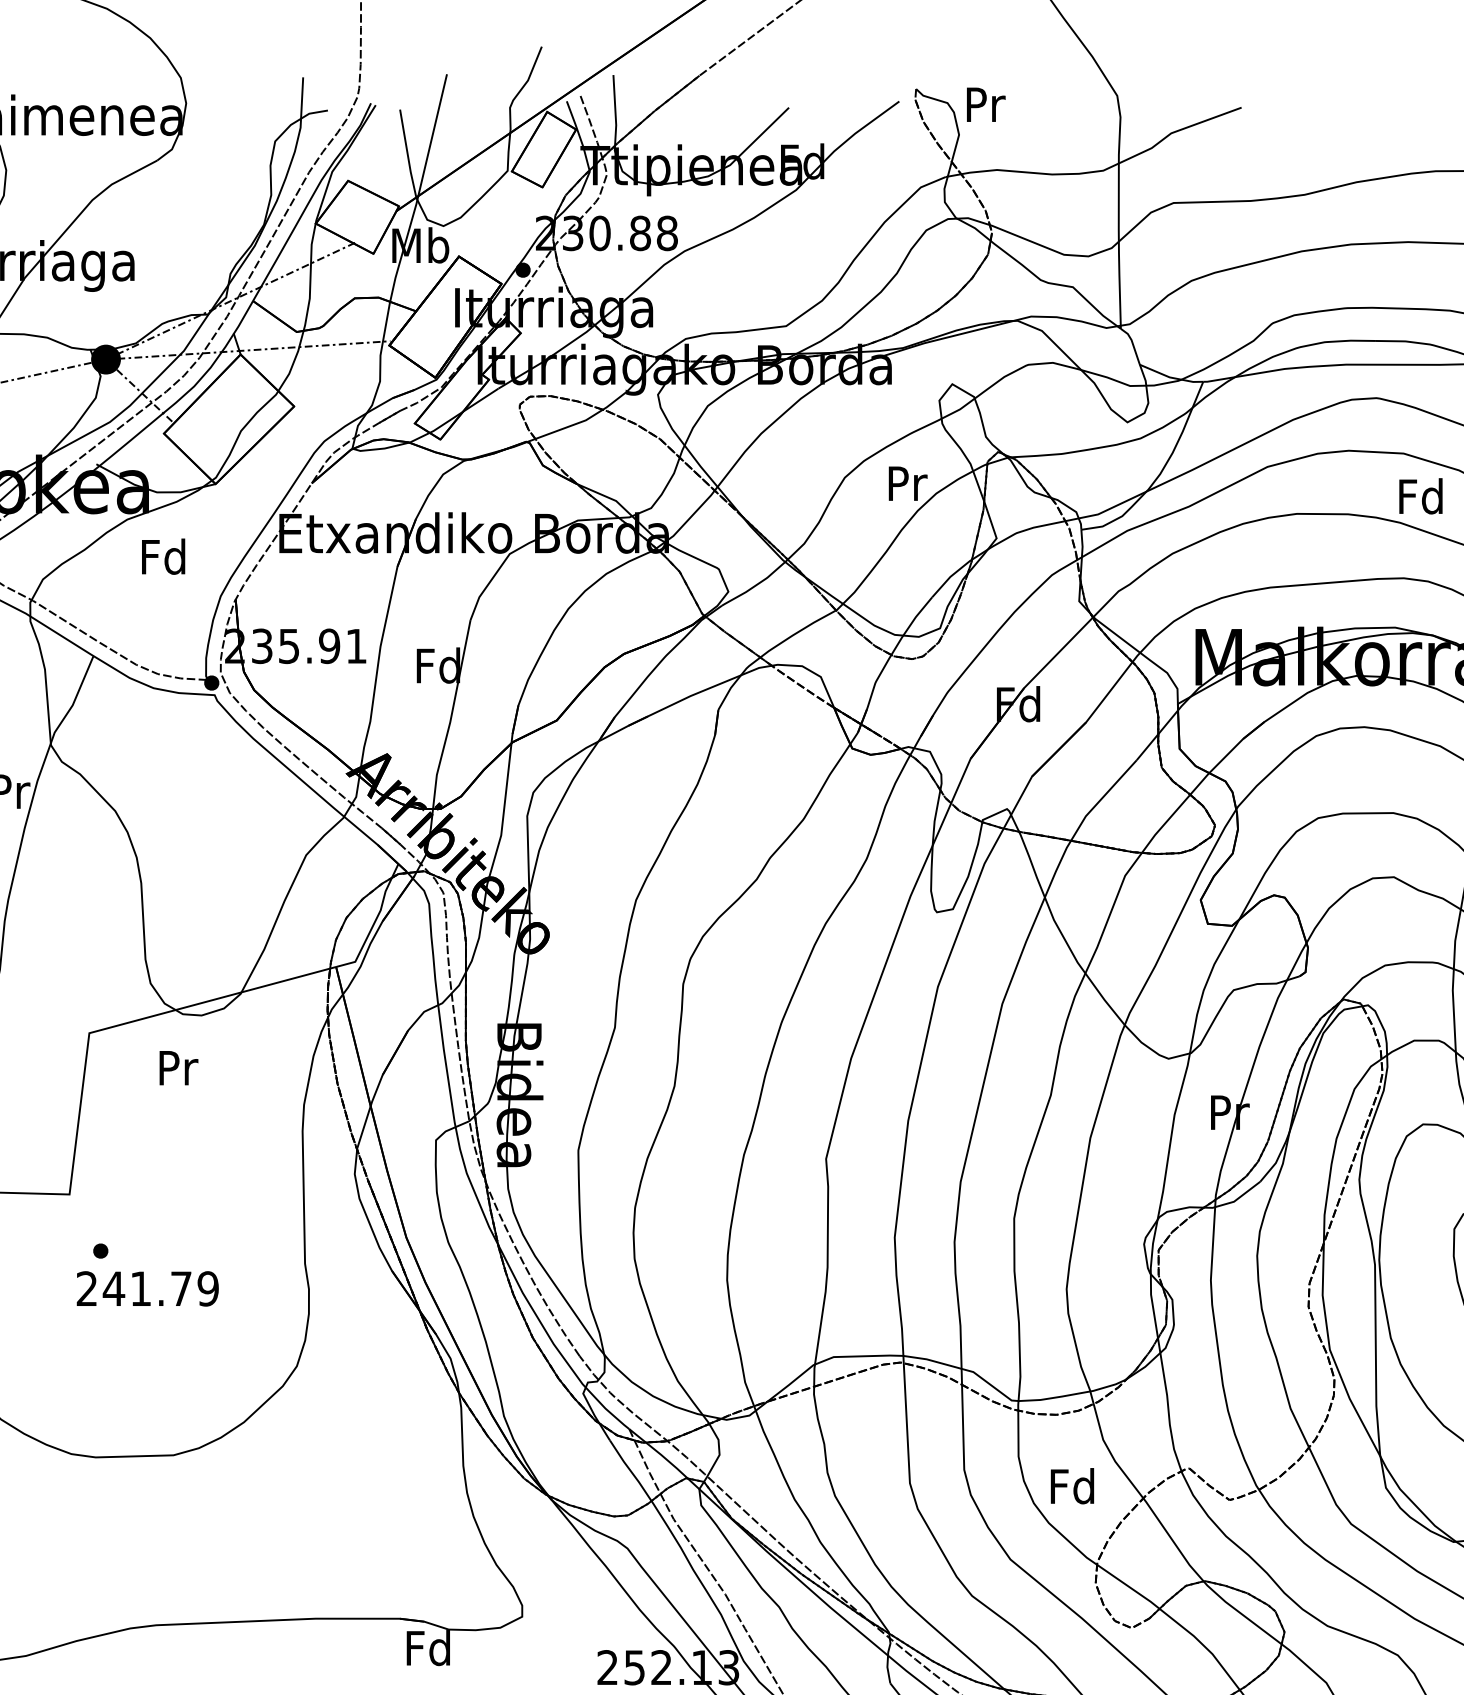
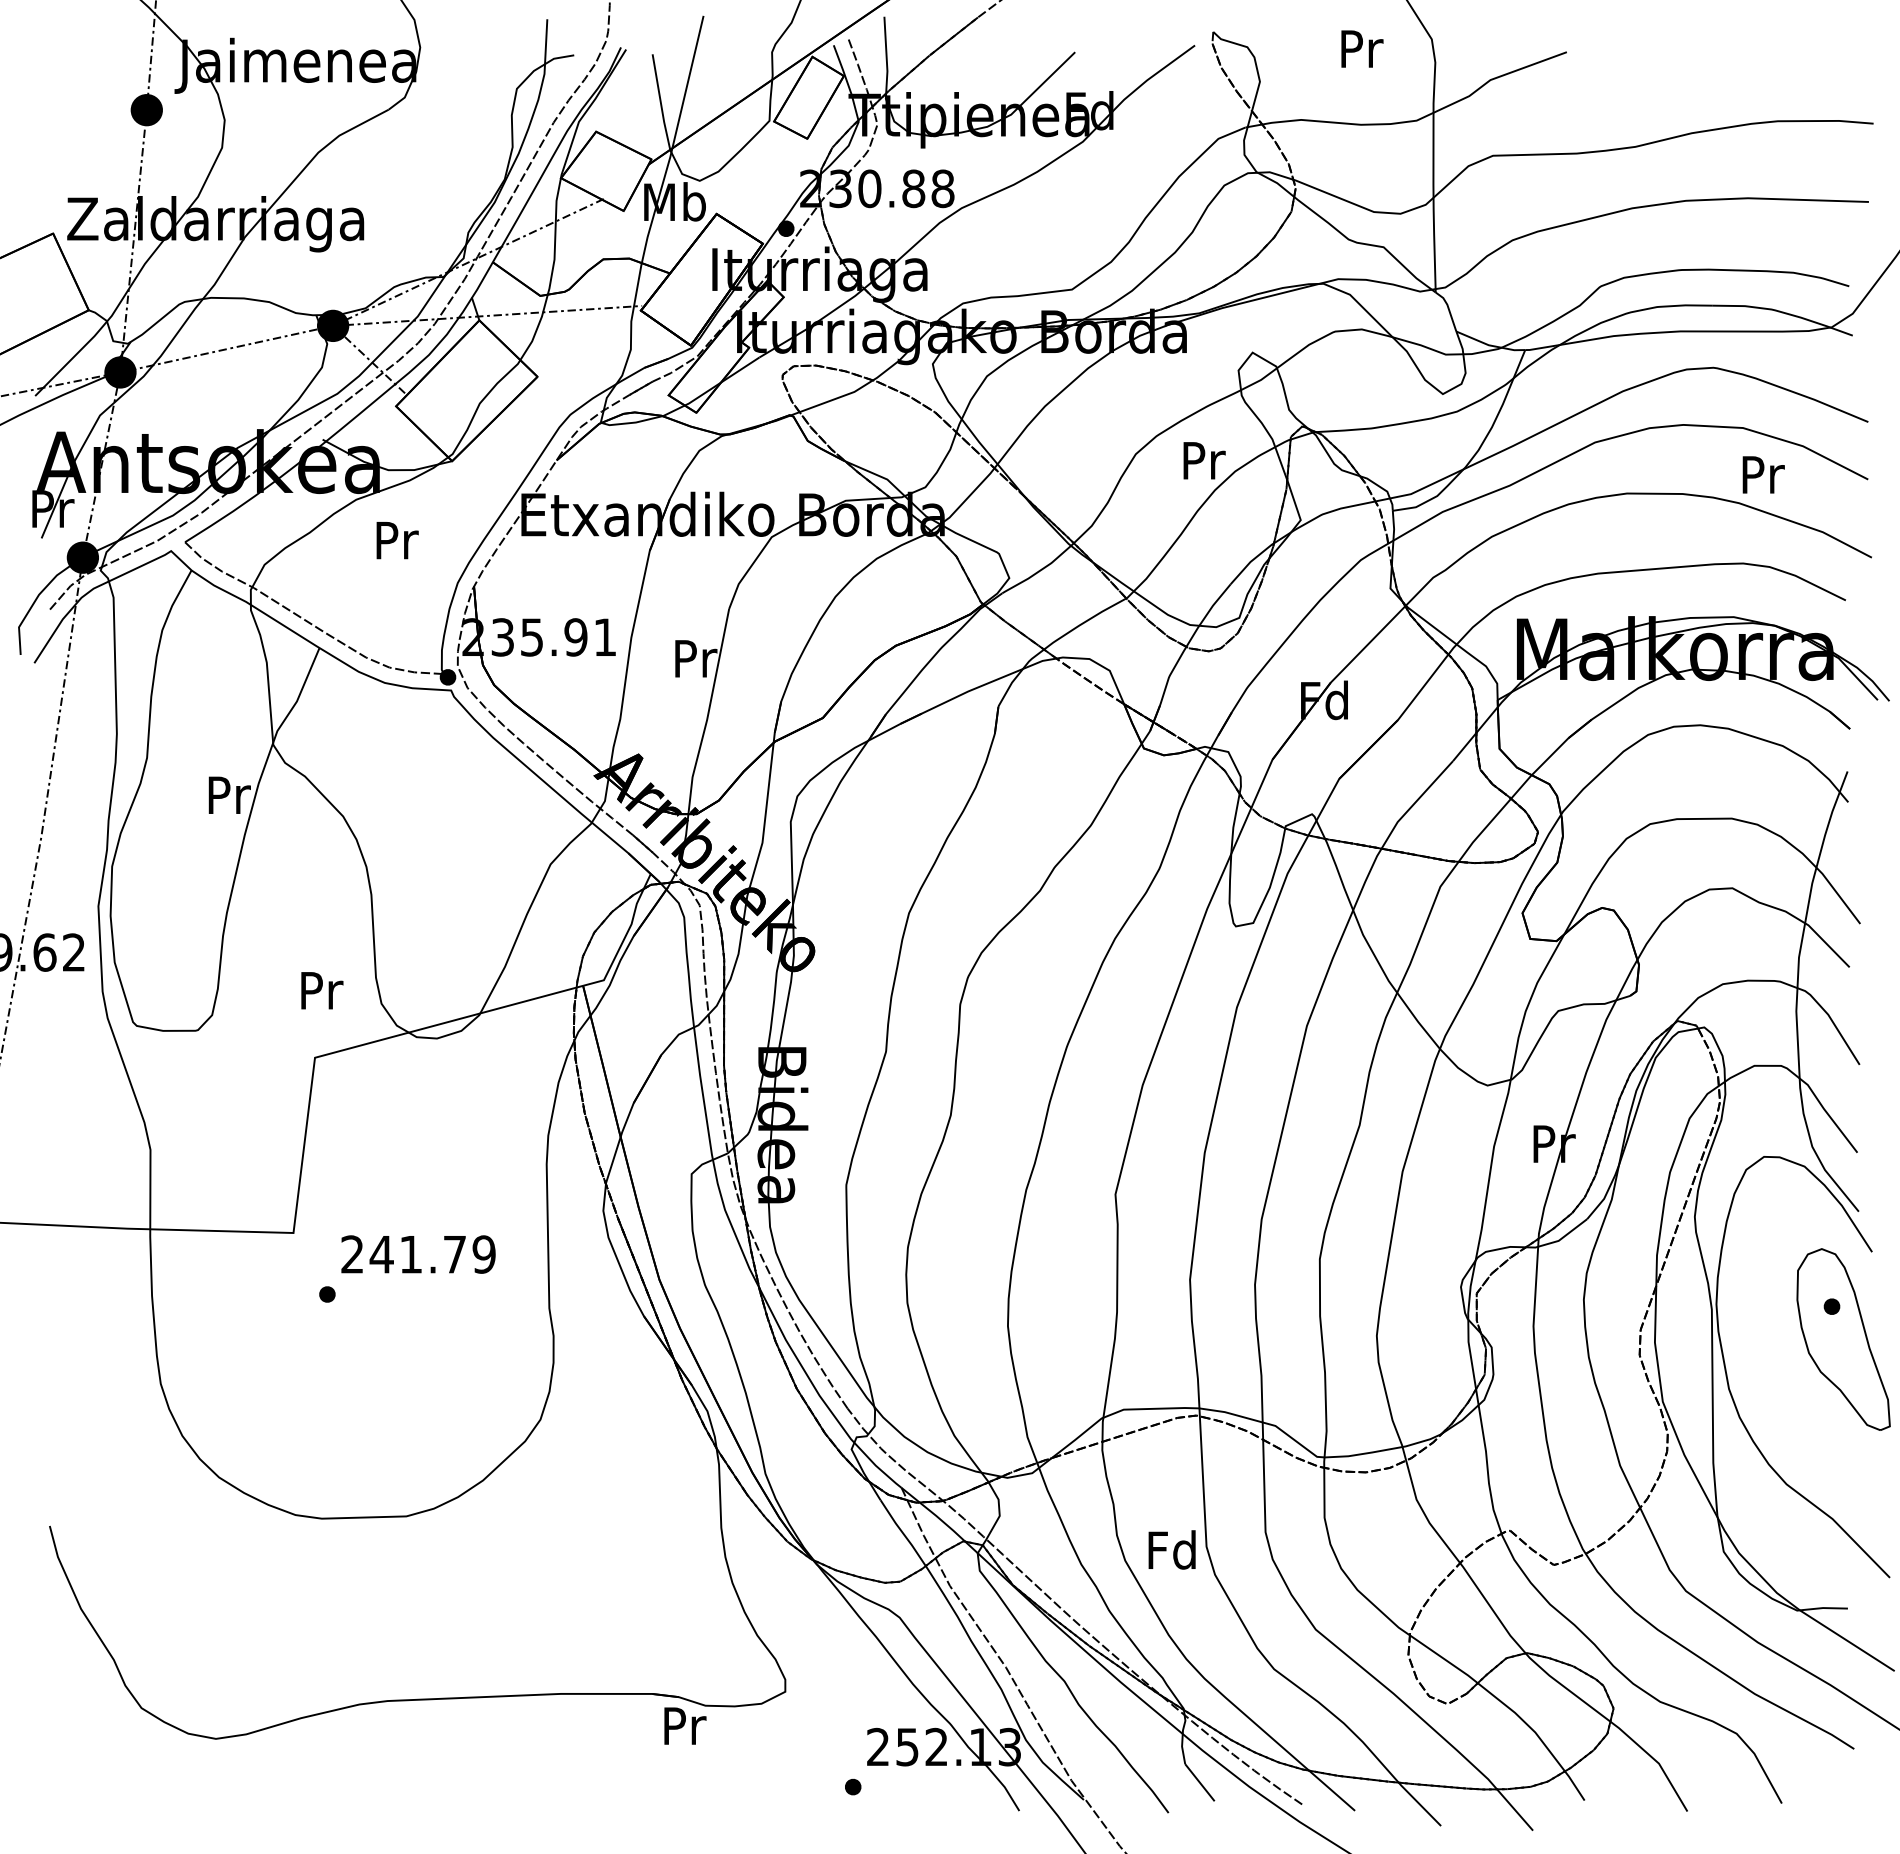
text: (986, 104) -> (1362, 48), moved
text: (1420, 496) -> (1761, 474), Fd -> Pr
text: (163, 556) -> (395, 539), Fd -> Pr
text: (437, 665) -> (693, 658), Fd -> Pr
text: (179, 1067) -> (322, 990), moved
text: (147, 1288) -> (418, 1254), moved
text: (1071, 1485) -> (1171, 1549), moved
text: (428, 1647) -> (683, 1725), Fd -> Pr

